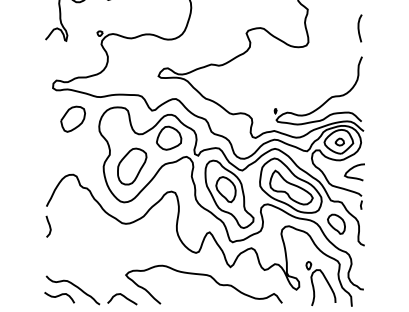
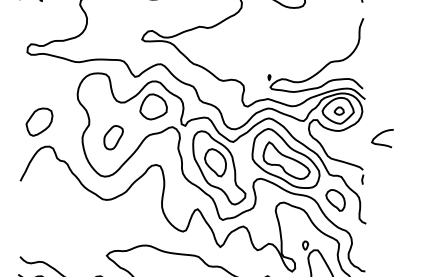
part: (72, 118) -> (38, 121), moved
part: (132, 166) -> (113, 137), size x0.6
curve: (352, 169) -> (380, 135), moved
curve: (48, 225) -> (22, 201), removed

